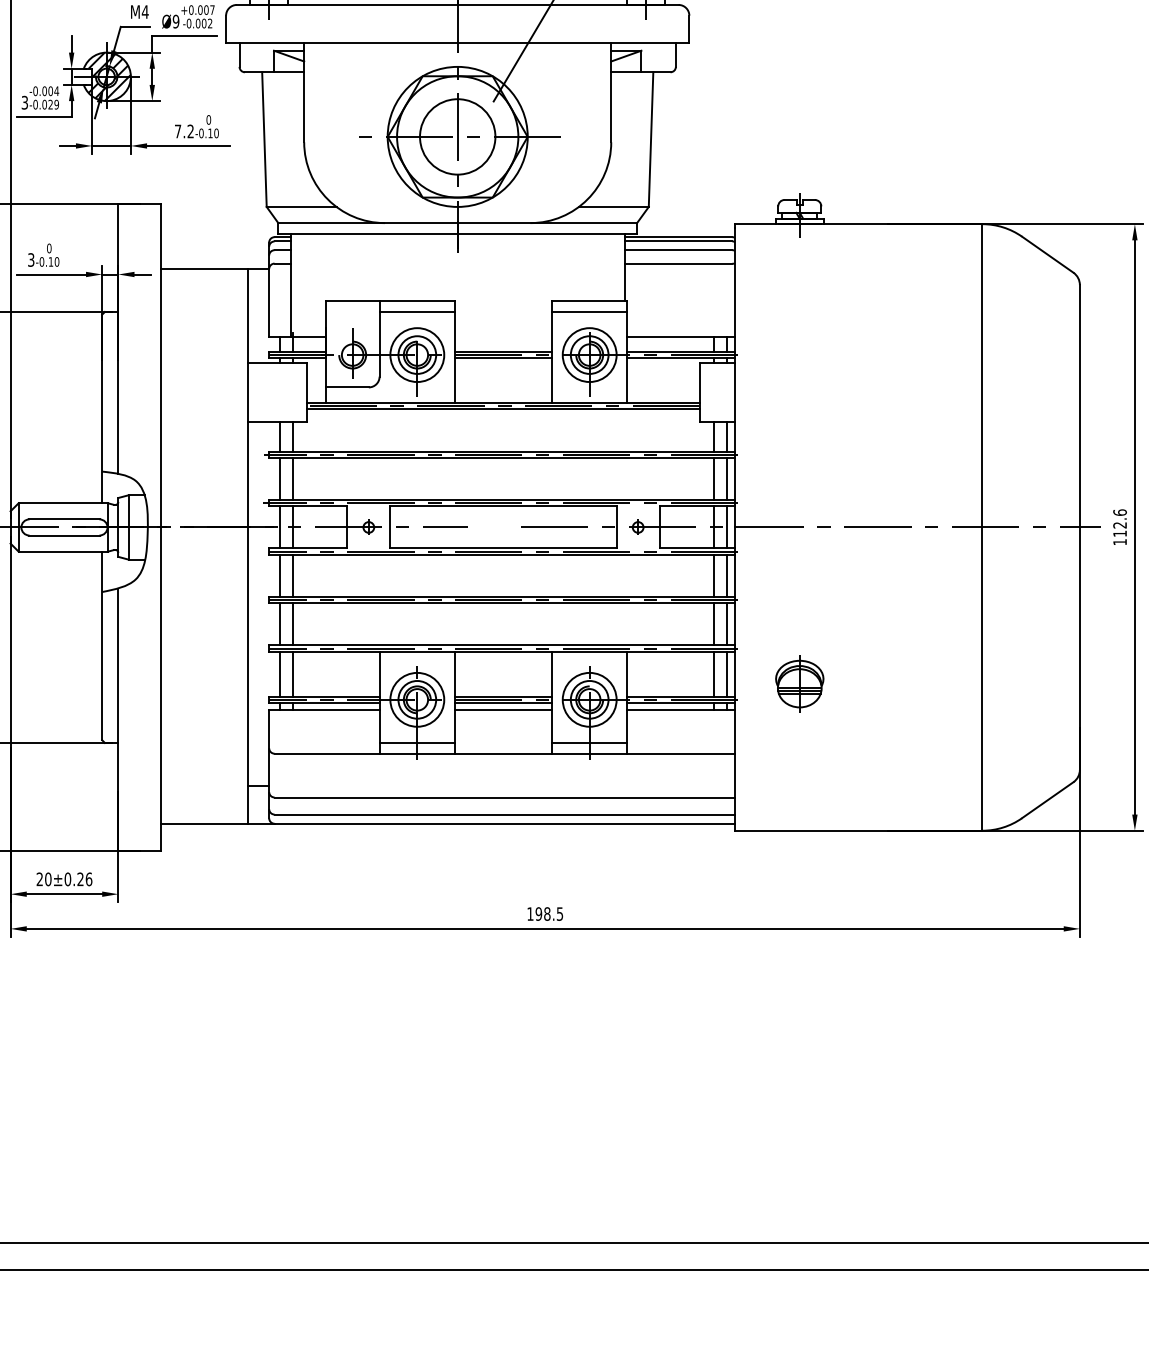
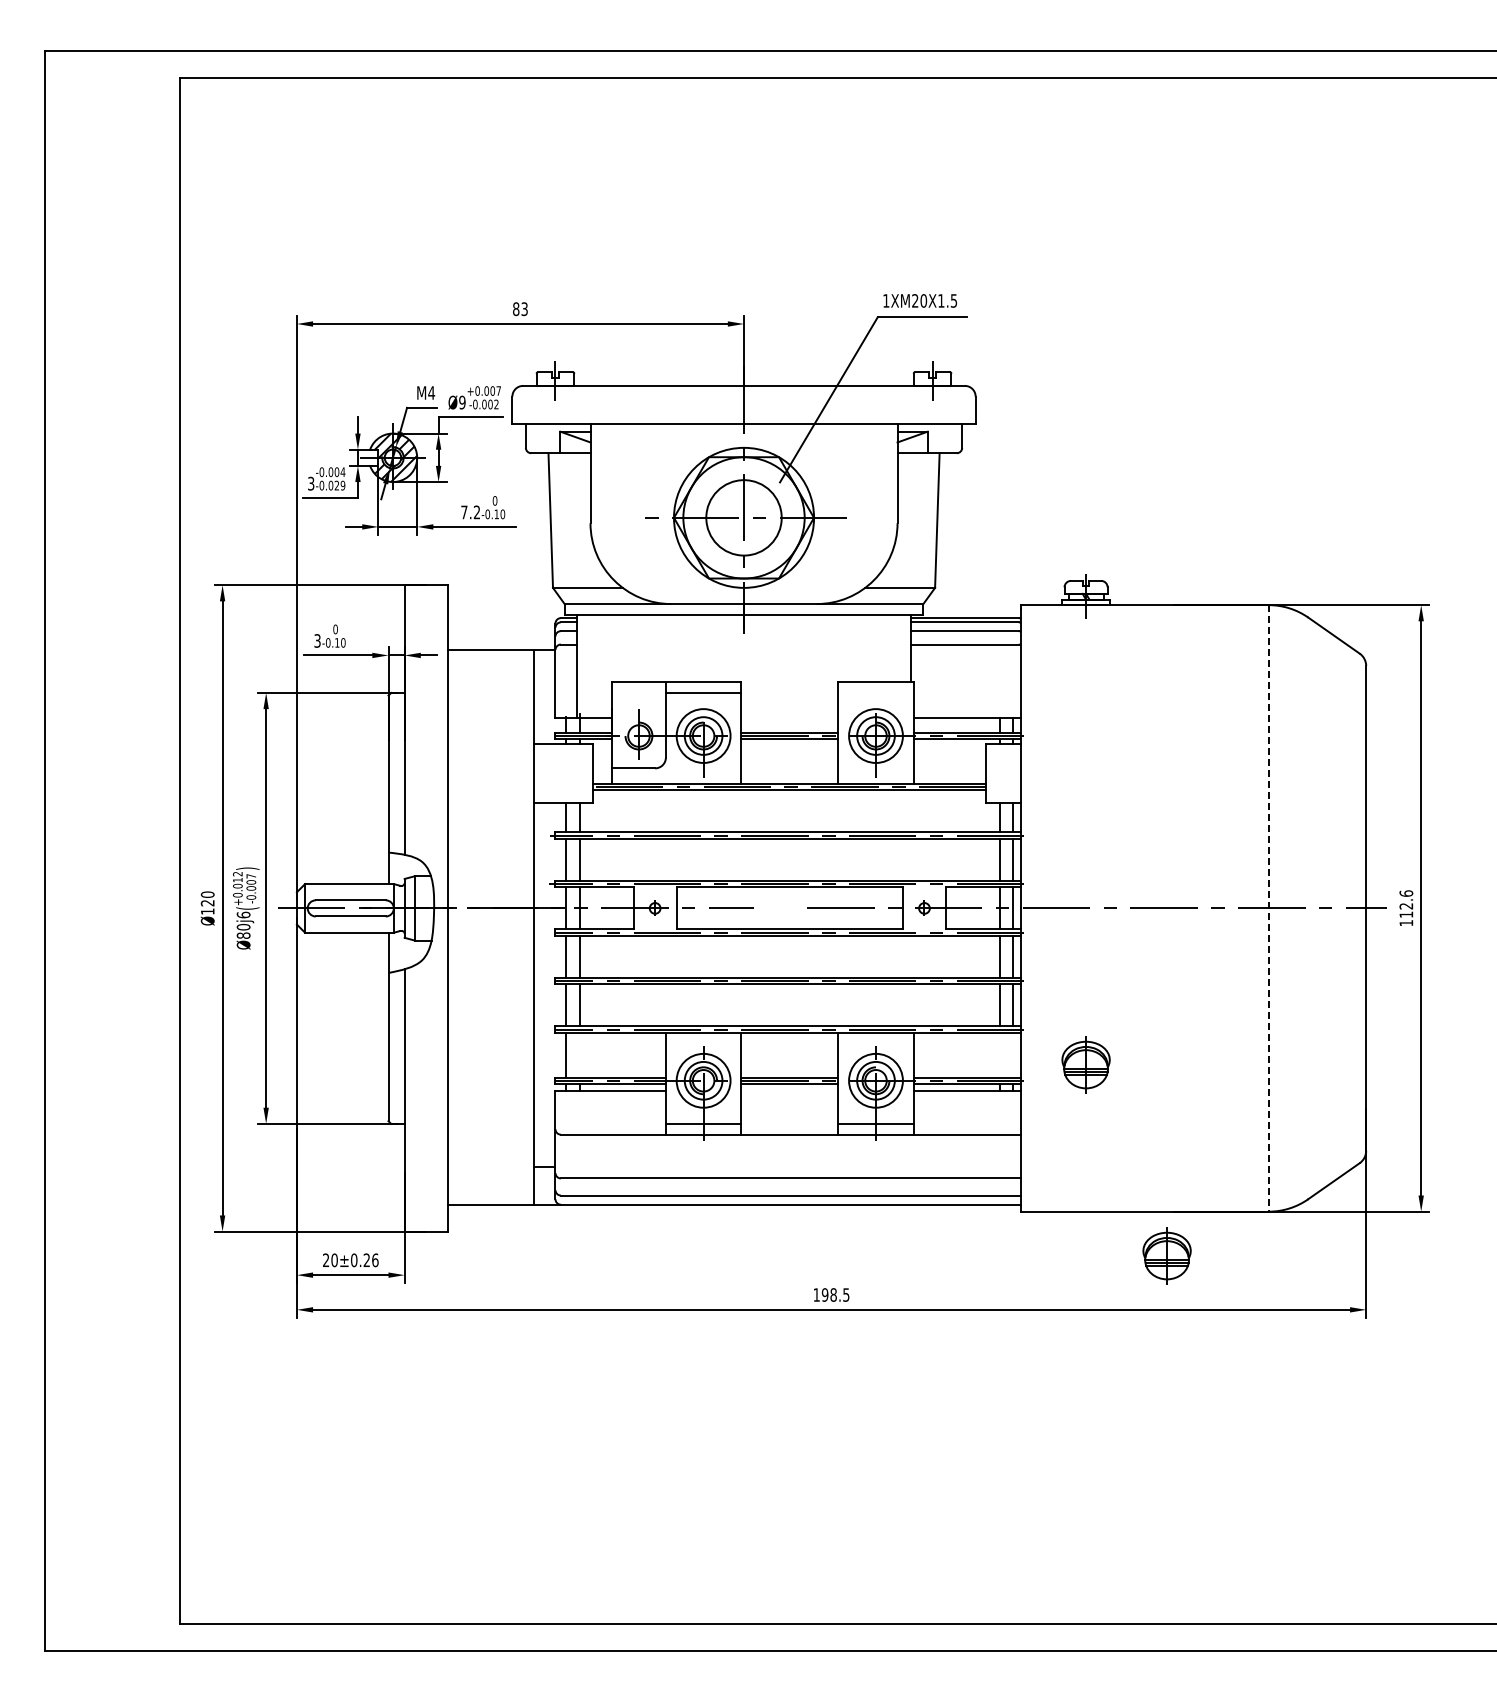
line: (589, 311) -> (875, 692), removed
line: (982, 527) -> (1268, 908), solid -> dashed
line: (293, 673) -> (579, 1054), removed
line: (713, 673) -> (999, 1054), removed
line: (727, 673) -> (1013, 1054), removed
line: (503, 709) -> (789, 1090), removed
part: (880, 874) -> (1166, 1255), added

